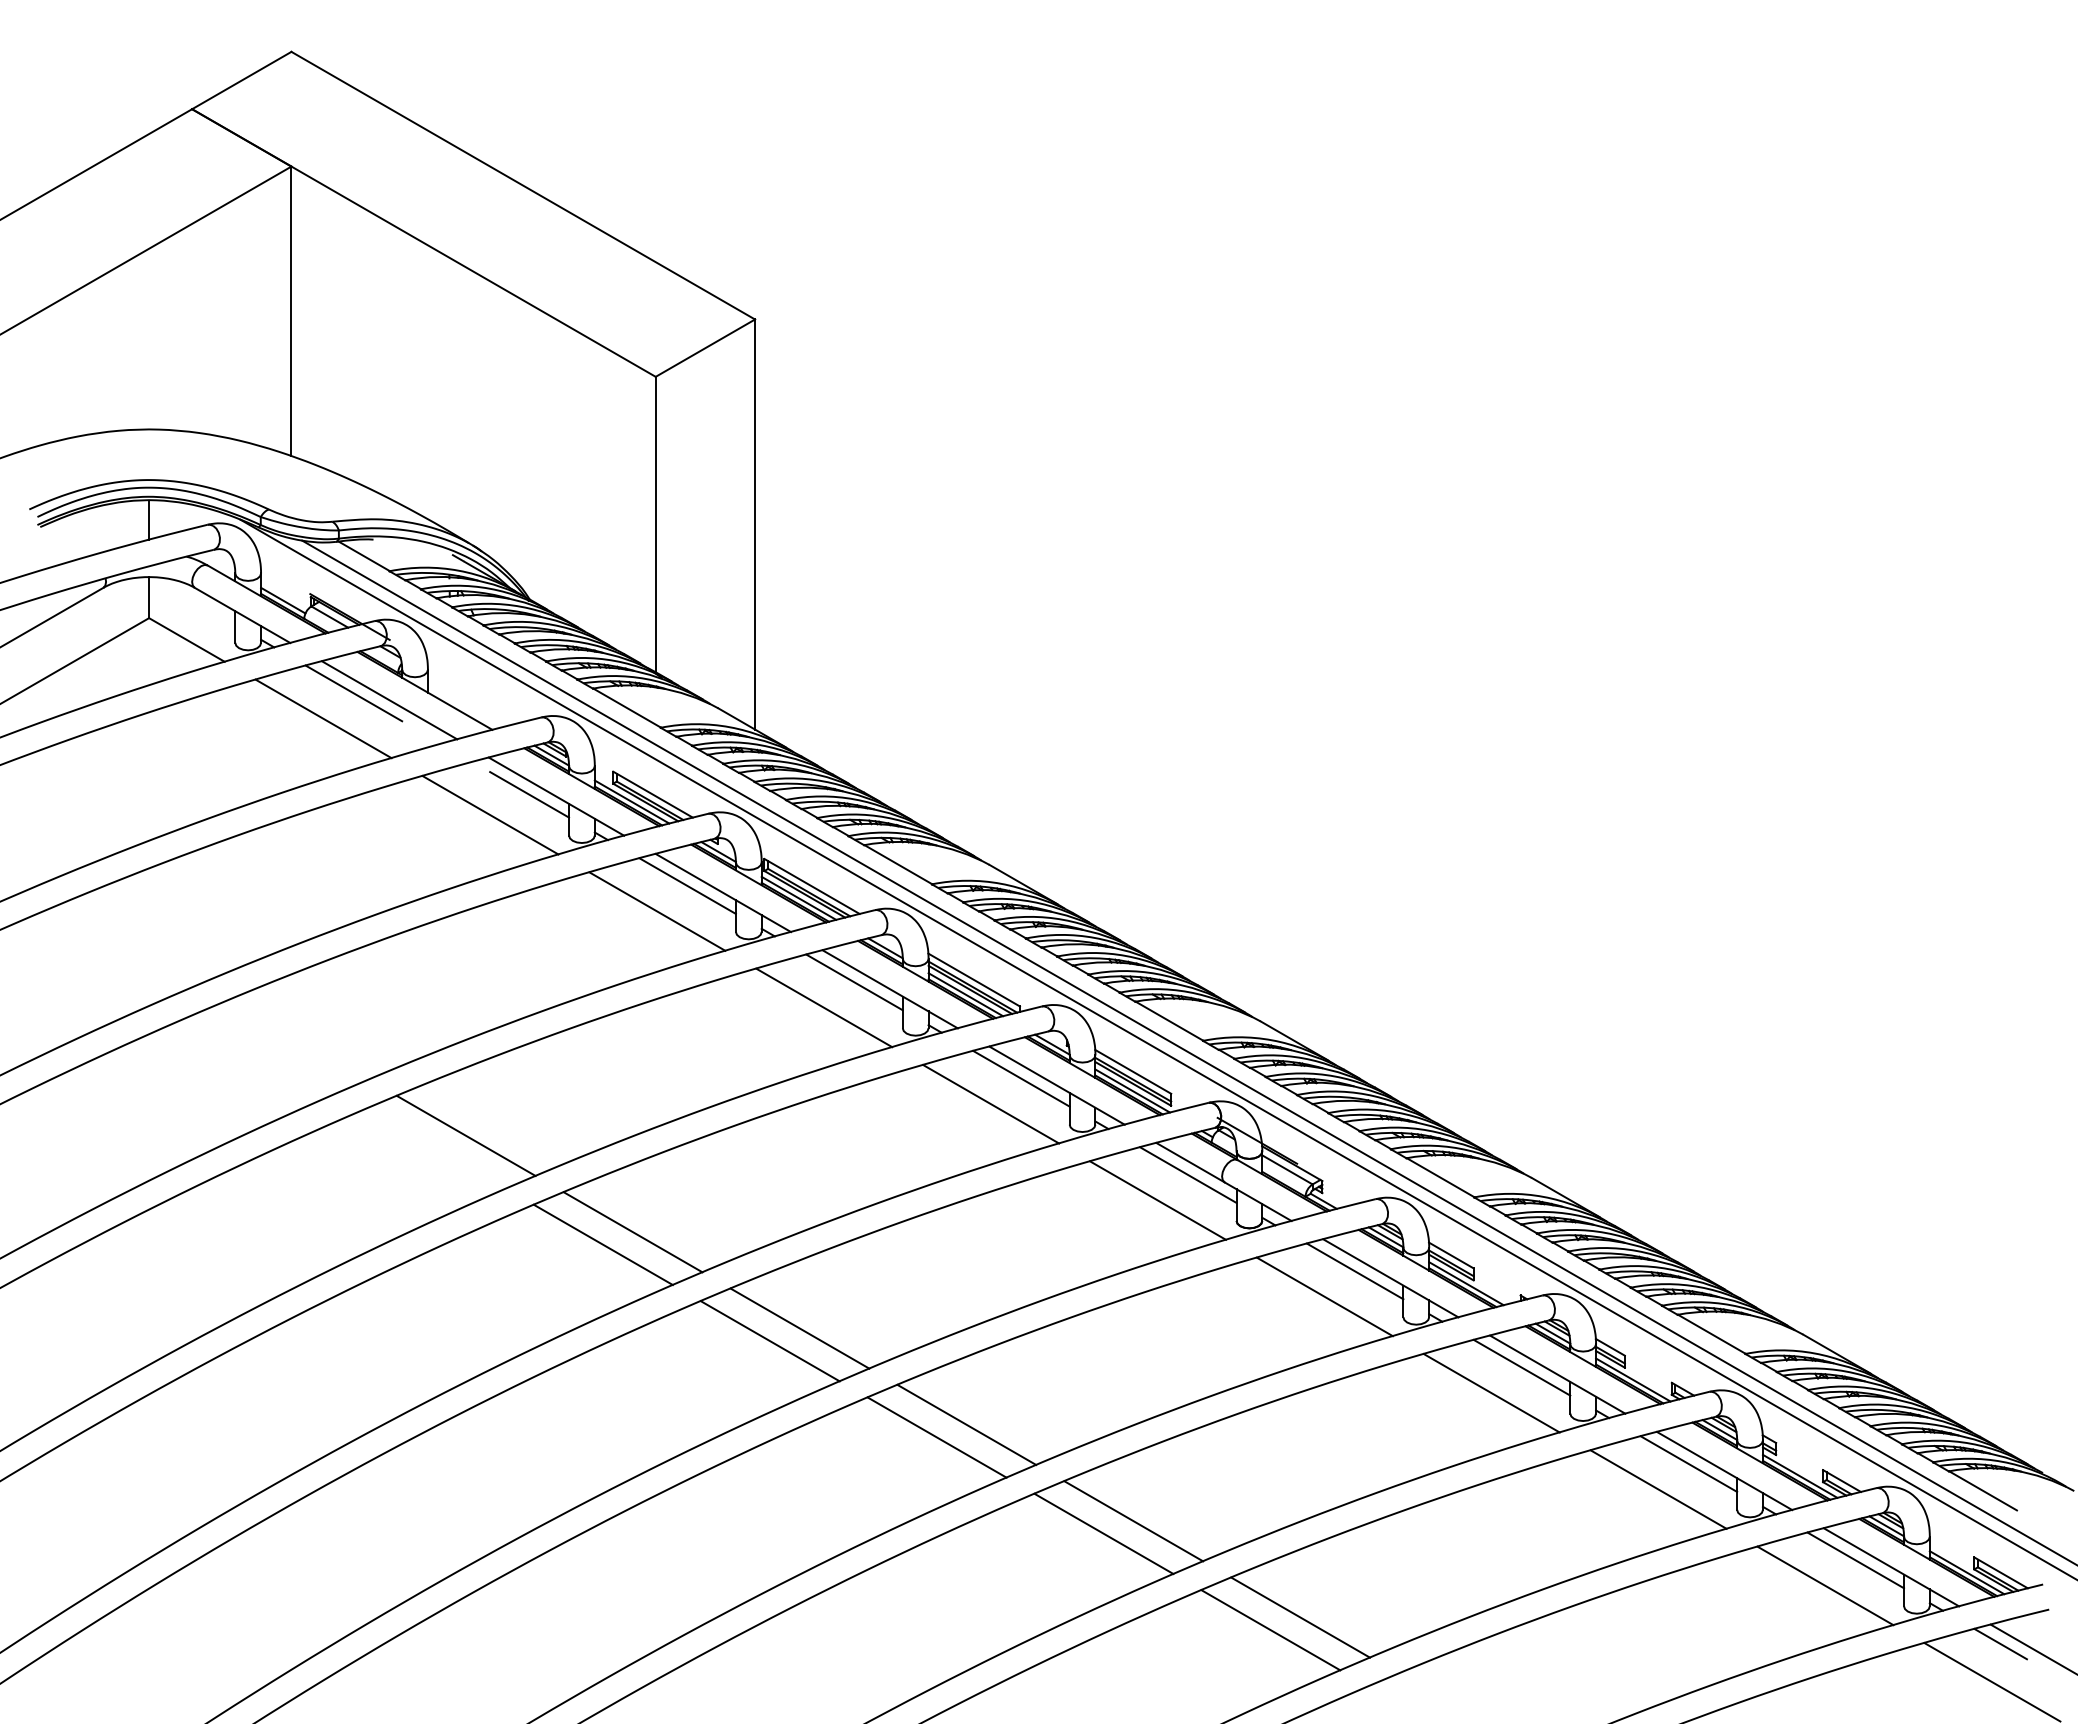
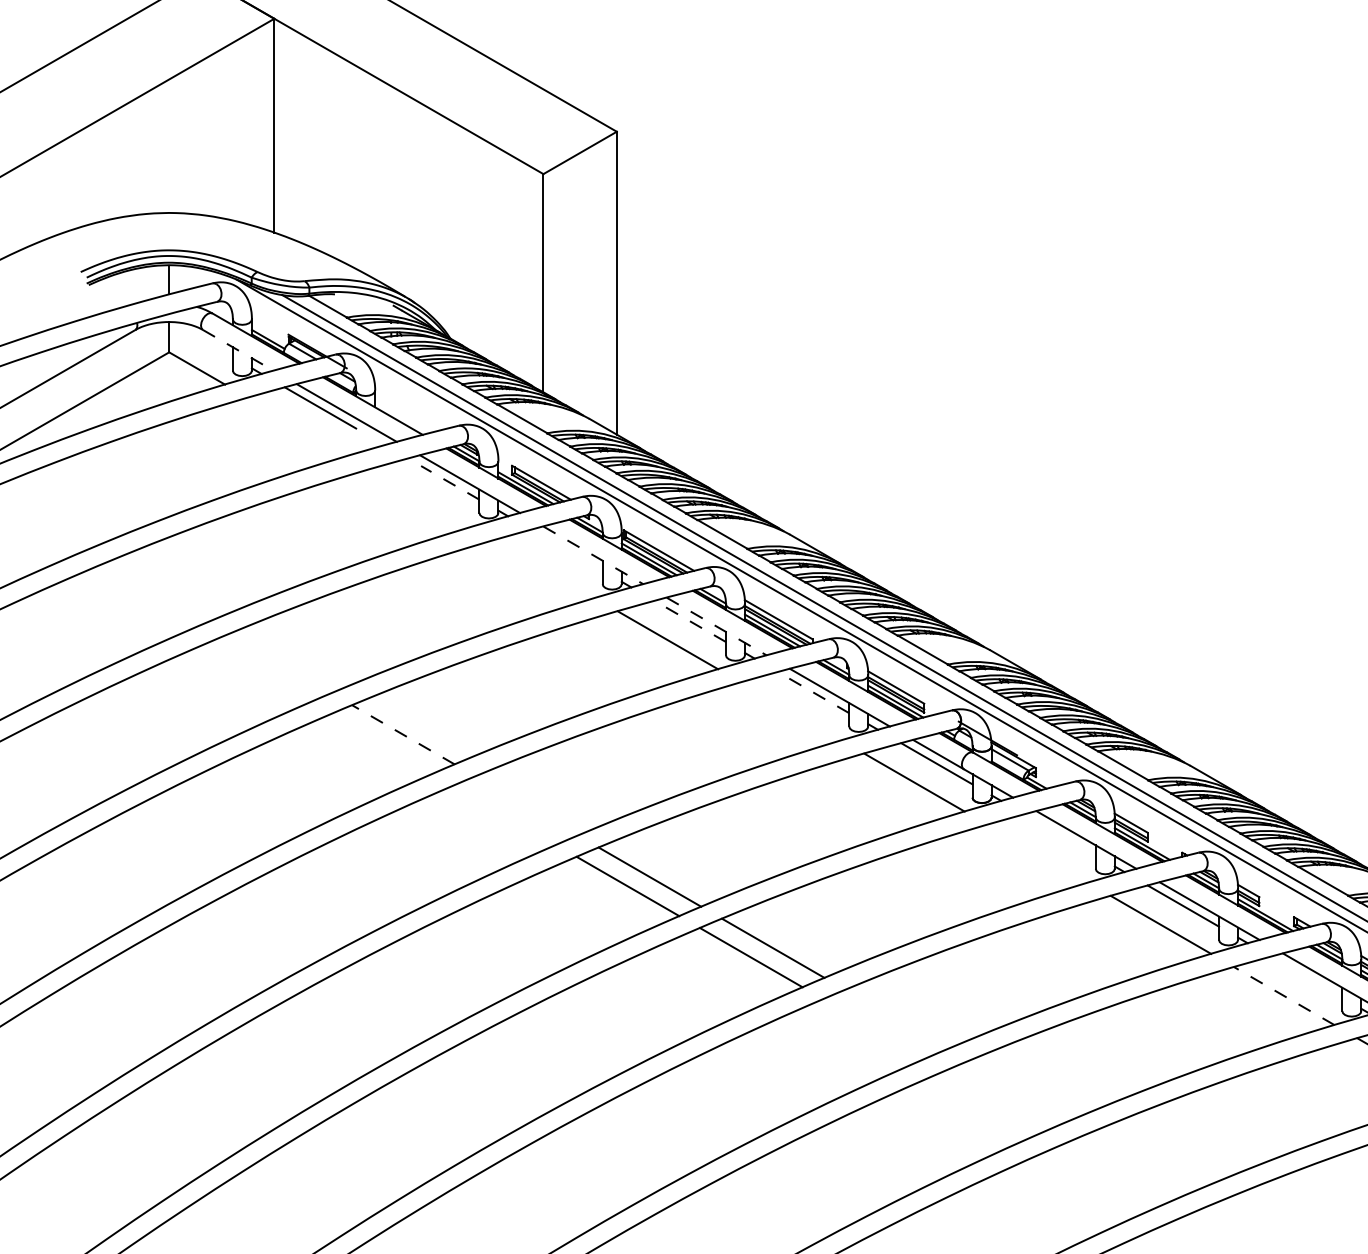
line: (243, 615) -> (238, 350), solid -> dashed
line: (323, 718) -> (298, 426), removed
line: (529, 794) -> (450, 482), solid -> dashed
line: (490, 815) -> (421, 498), removed
line: (687, 885) -> (566, 549), removed
line: (723, 893) -> (593, 555), solid -> dashed
line: (657, 911) -> (544, 569), removed
line: (854, 982) -> (690, 621), solid -> dashed
line: (890, 989) -> (716, 626), solid -> dashed
line: (1021, 1078) -> (813, 692), solid -> dashed
line: (991, 1104) -> (791, 711), removed
line: (465, 1135) -> (402, 734), solid -> dashed
line: (632, 1232) -> (526, 806), removed
line: (602, 1244) -> (504, 815), removed
line: (1354, 1271) -> (1059, 834), removed
line: (1324, 1296) -> (1037, 853), removed
line: (1688, 1463) -> (1306, 976), removed
line: (1658, 1489) -> (1284, 996), solid -> dashed
line: (1133, 1521) -> (896, 1019), removed
line: (1103, 1533) -> (874, 1028), removed
line: (1300, 1617) -> (1019, 1090), removed
line: (1270, 1630) -> (997, 1100), removed

